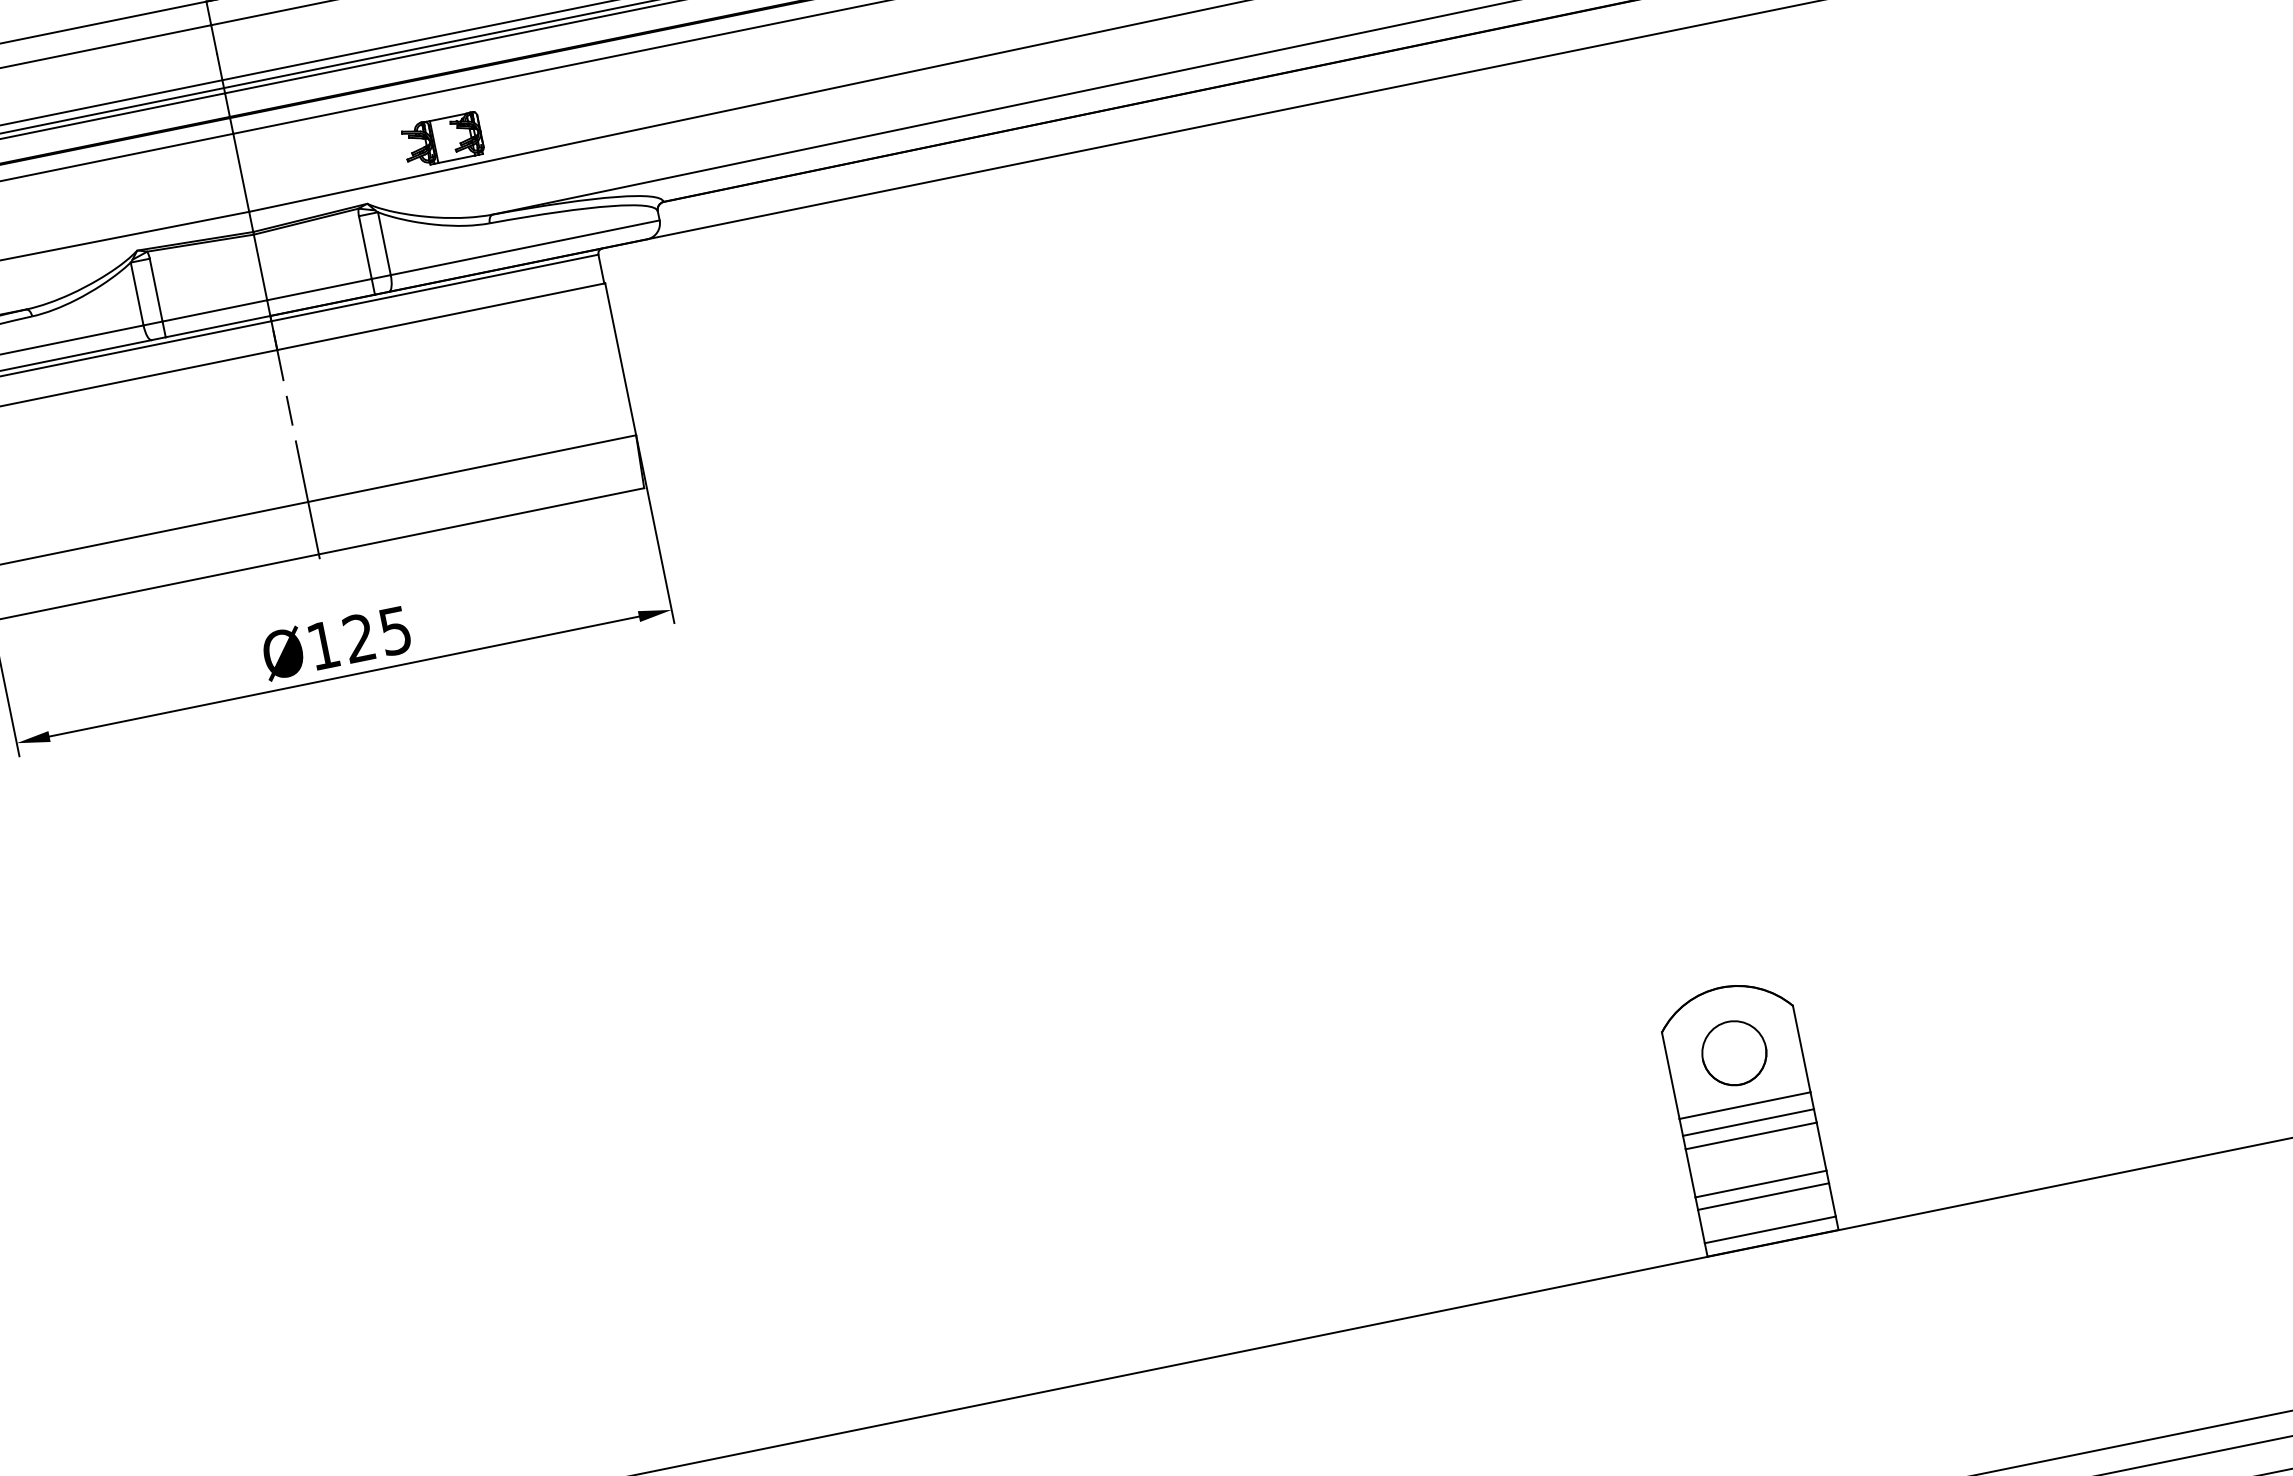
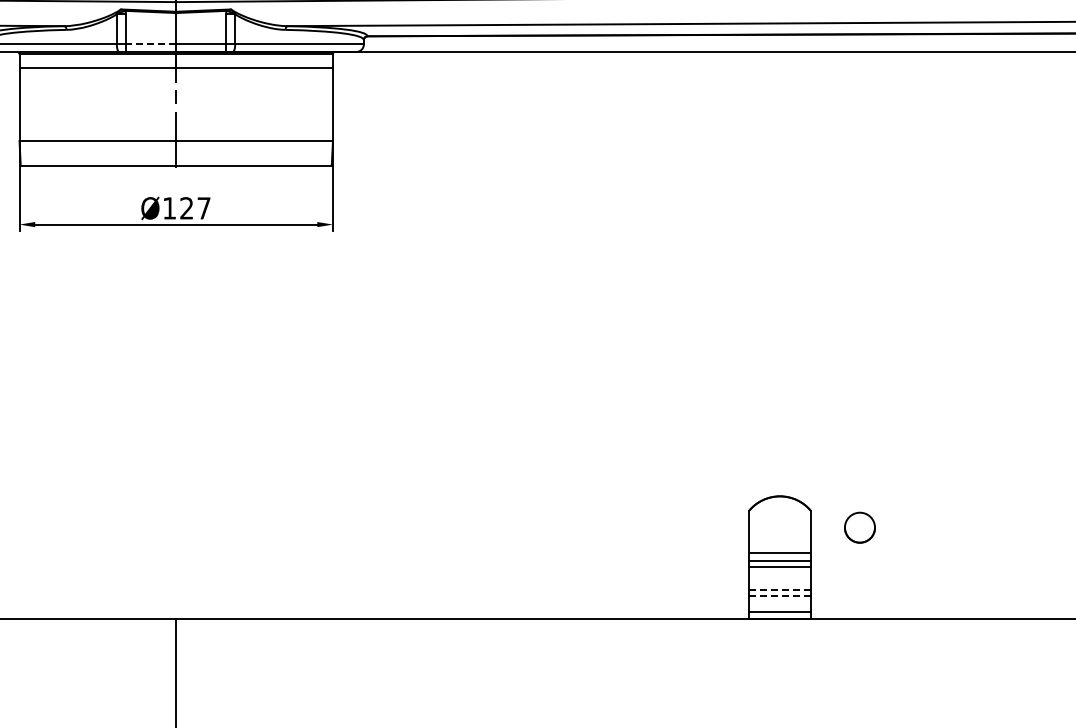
line: (213, 311) -> (150, 44), solid -> dashed
text: (394, 631) -> (203, 208), Ø125 -> Ø127
part: (1733, 1052) -> (859, 527), moved
line: (1760, 1184) -> (779, 590), solid -> dashed
line: (1762, 1197) -> (779, 596), solid -> dashed

